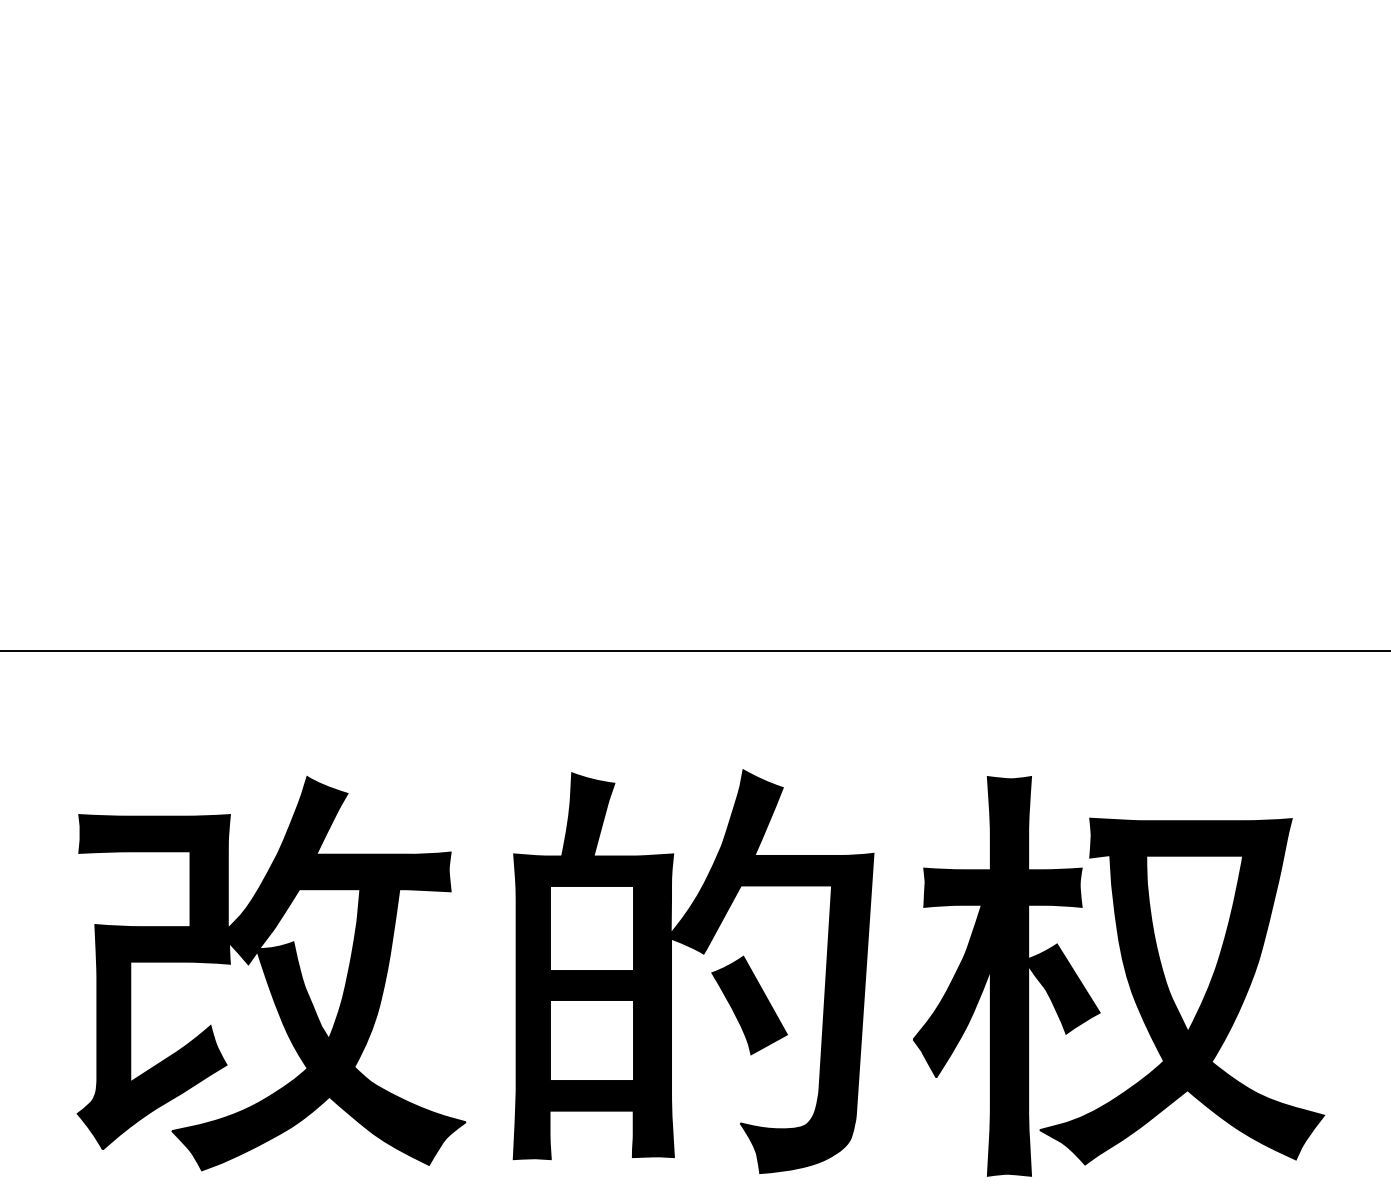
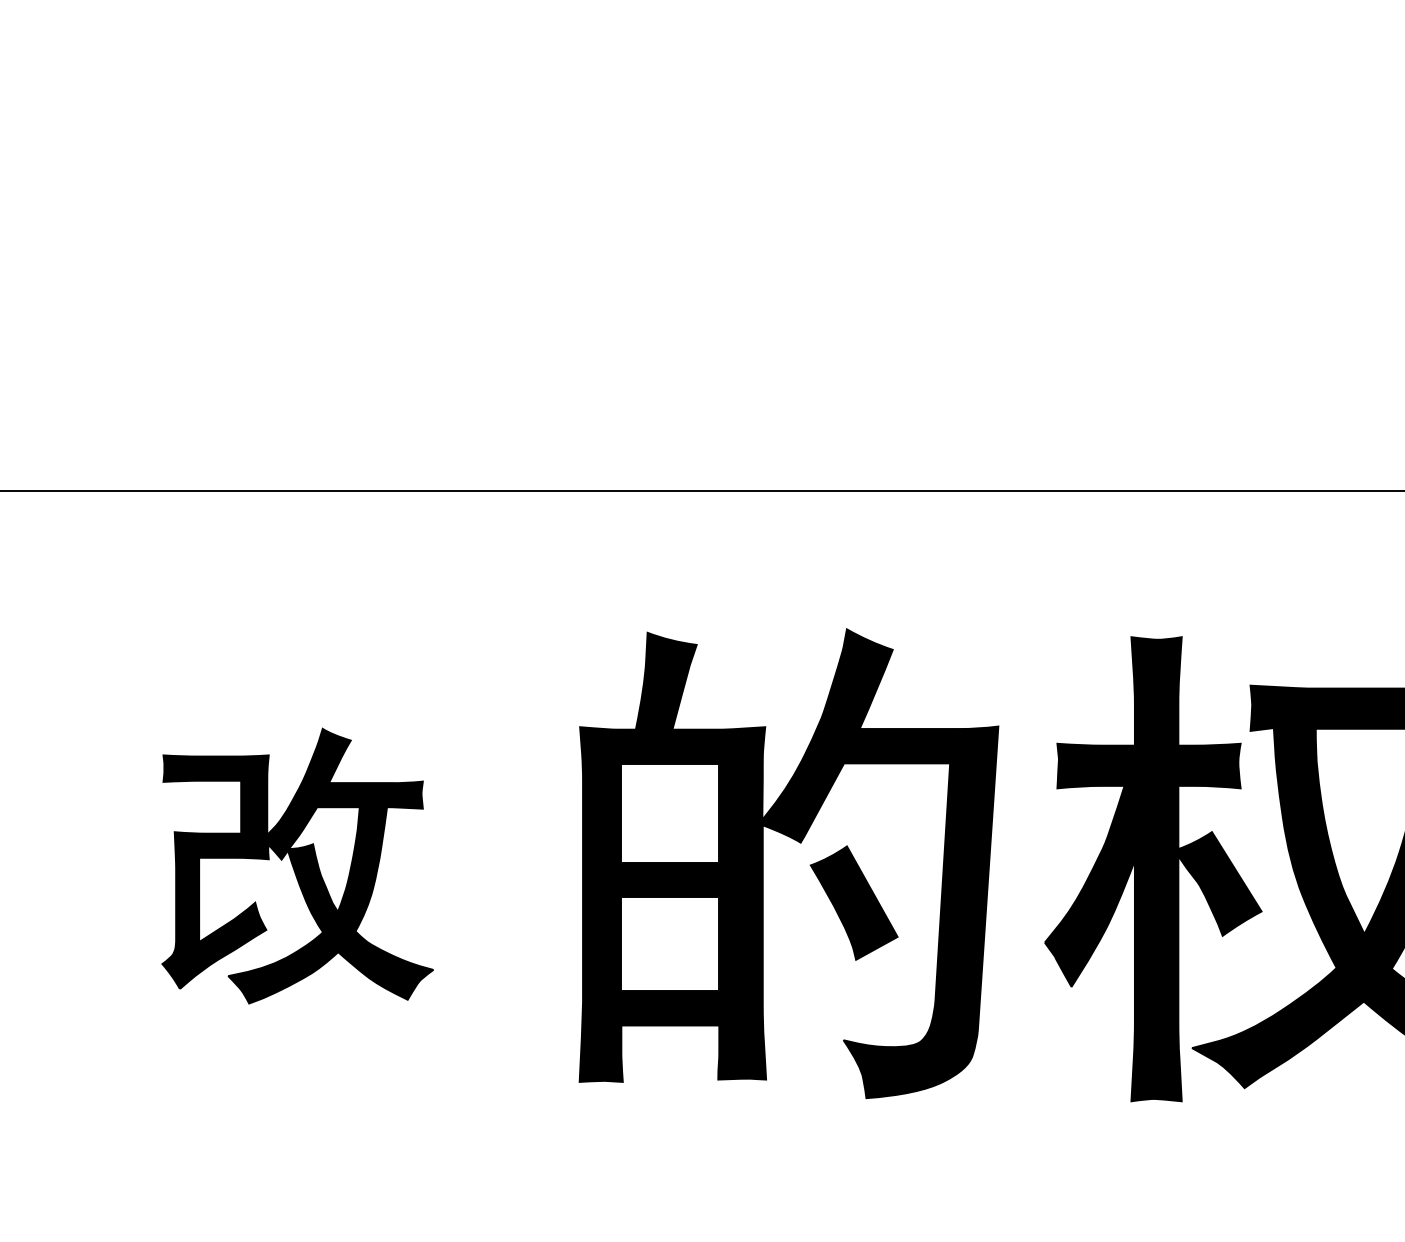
part: (271, 973) -> (297, 865), size x0.6

